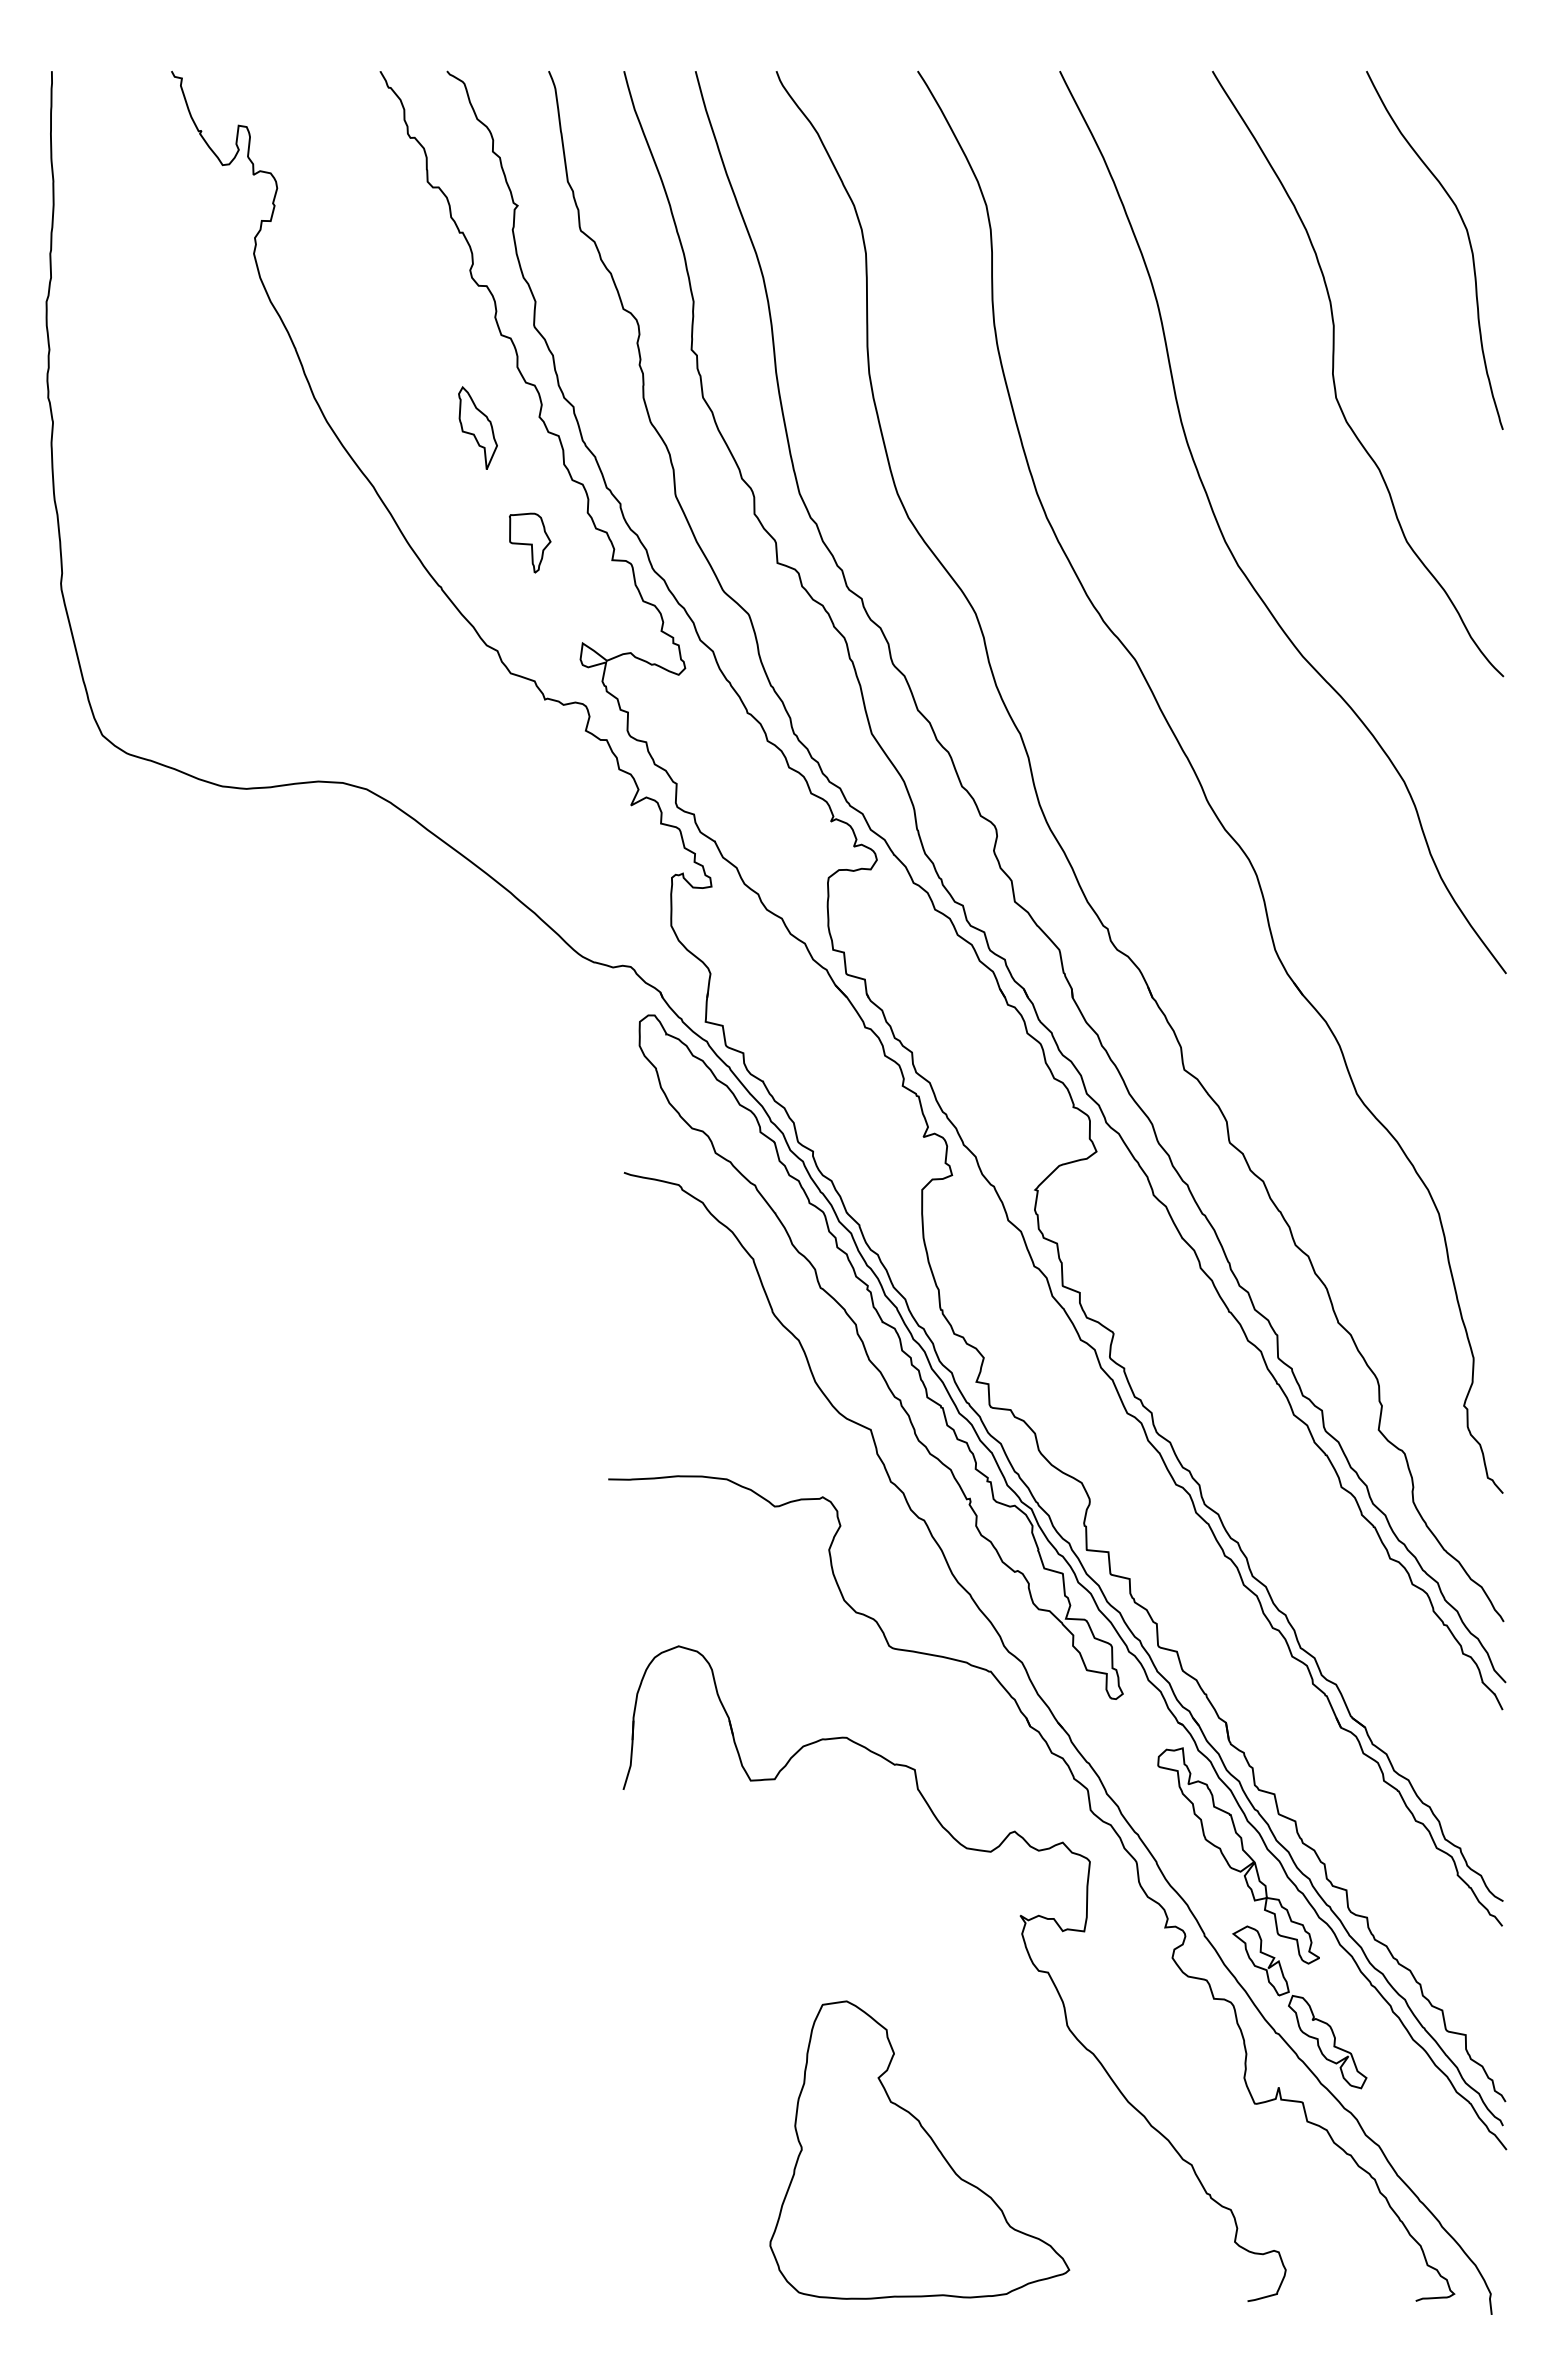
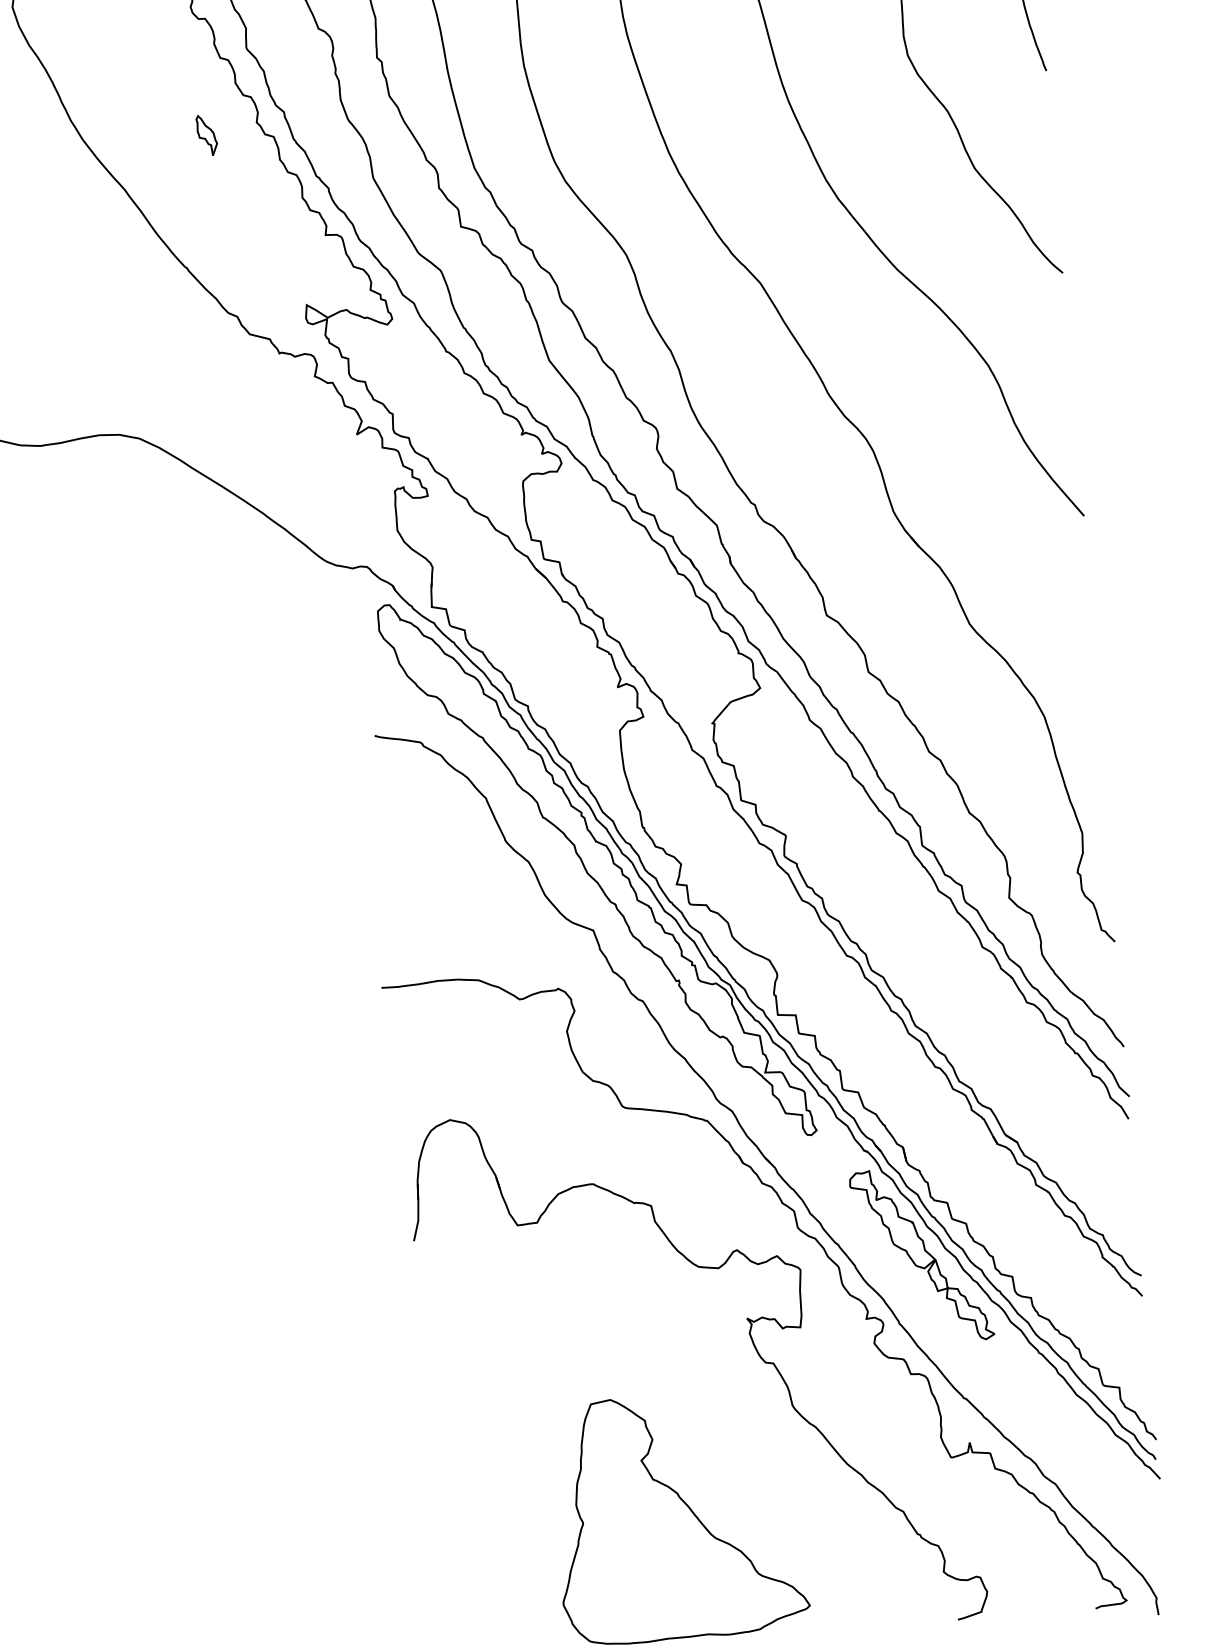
part: (477, 427) -> (206, 135), size x0.6
part: (530, 542) -> (257, 225), removed
part: (1299, 2007) -> (981, 1375), removed

